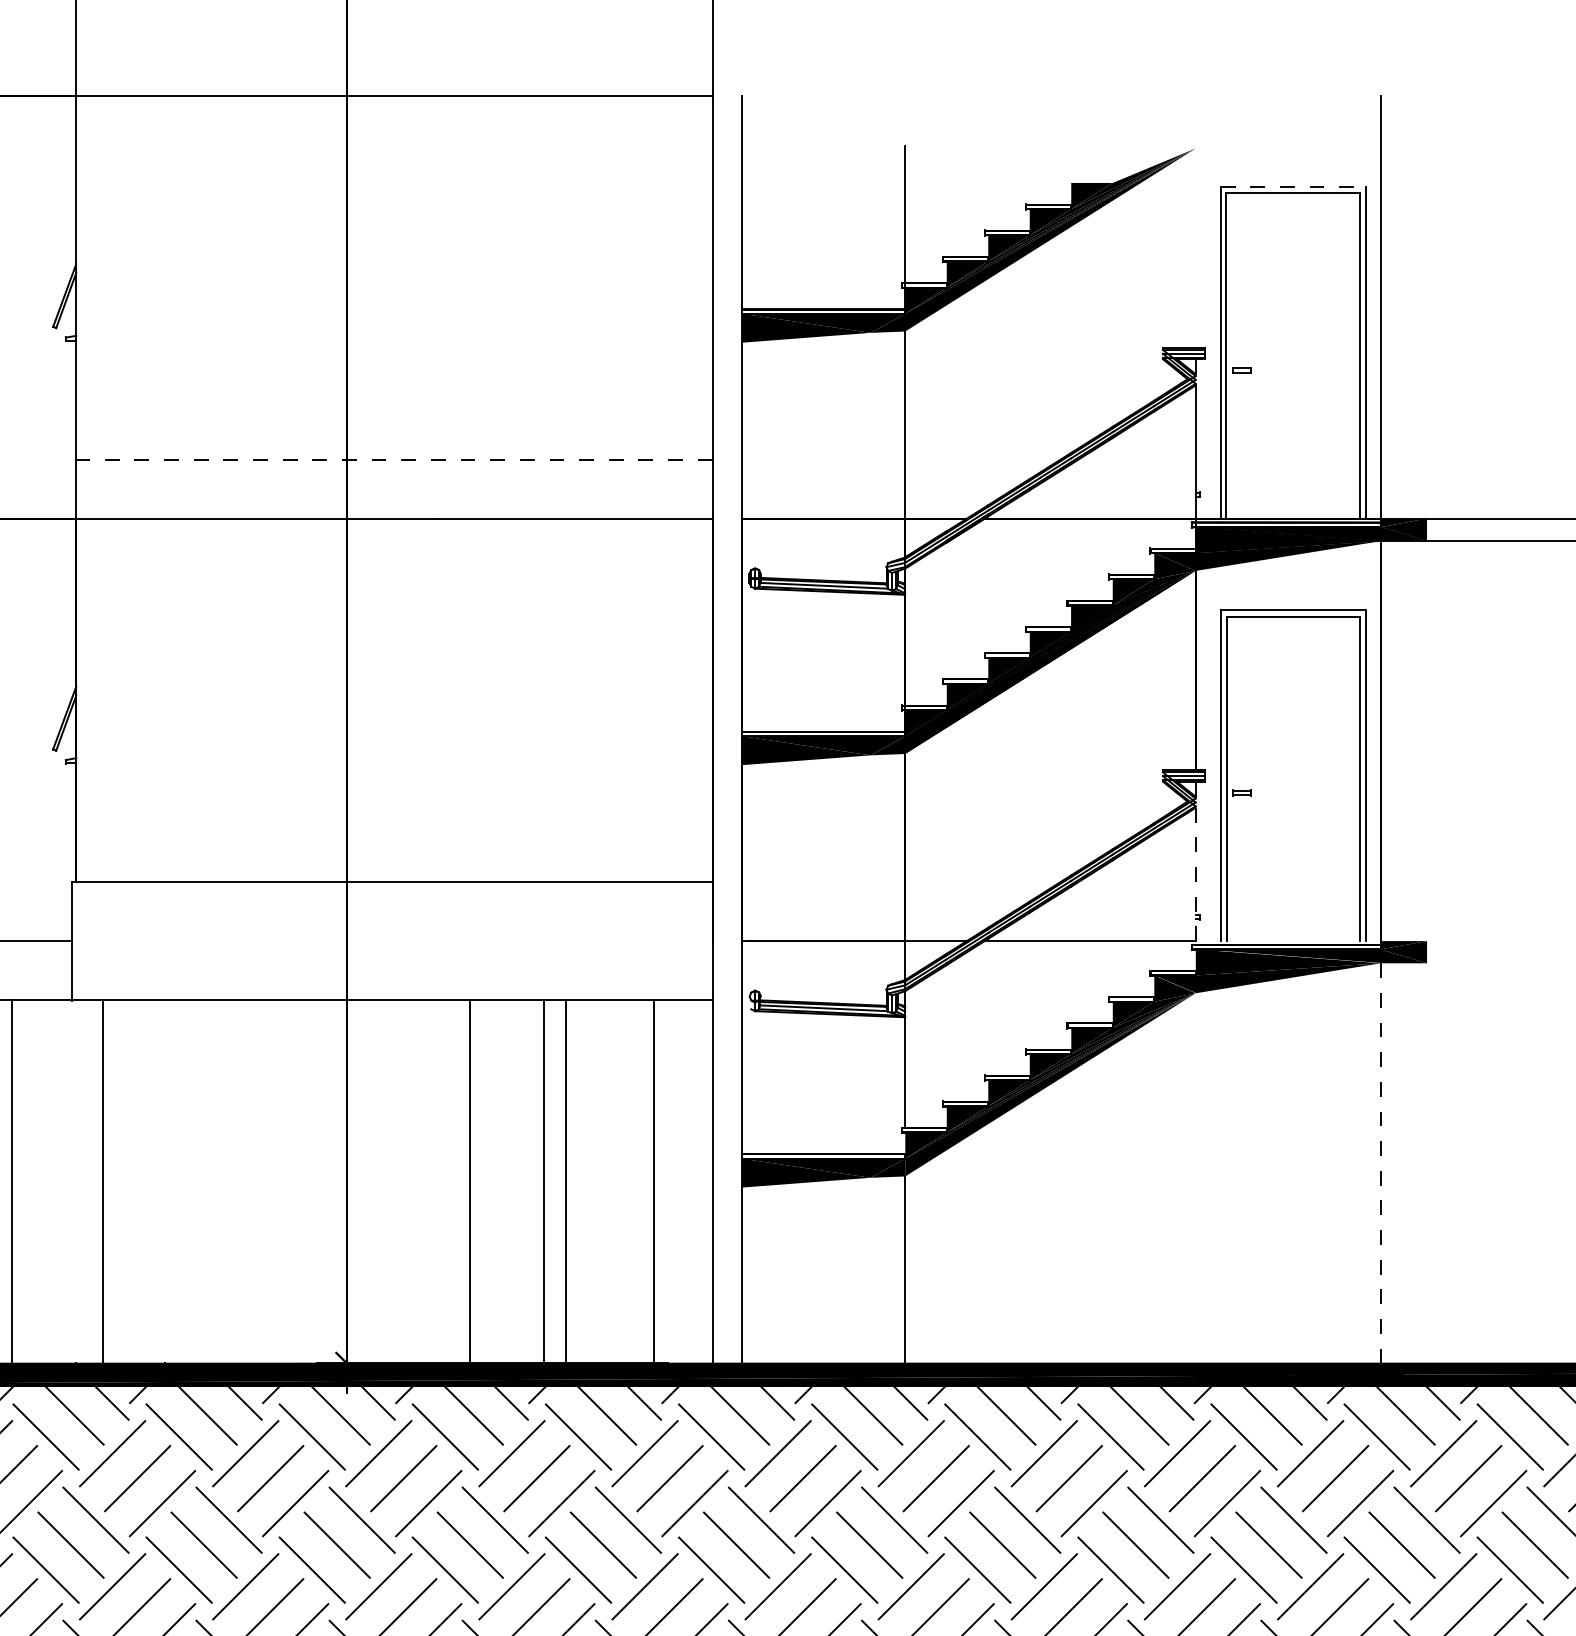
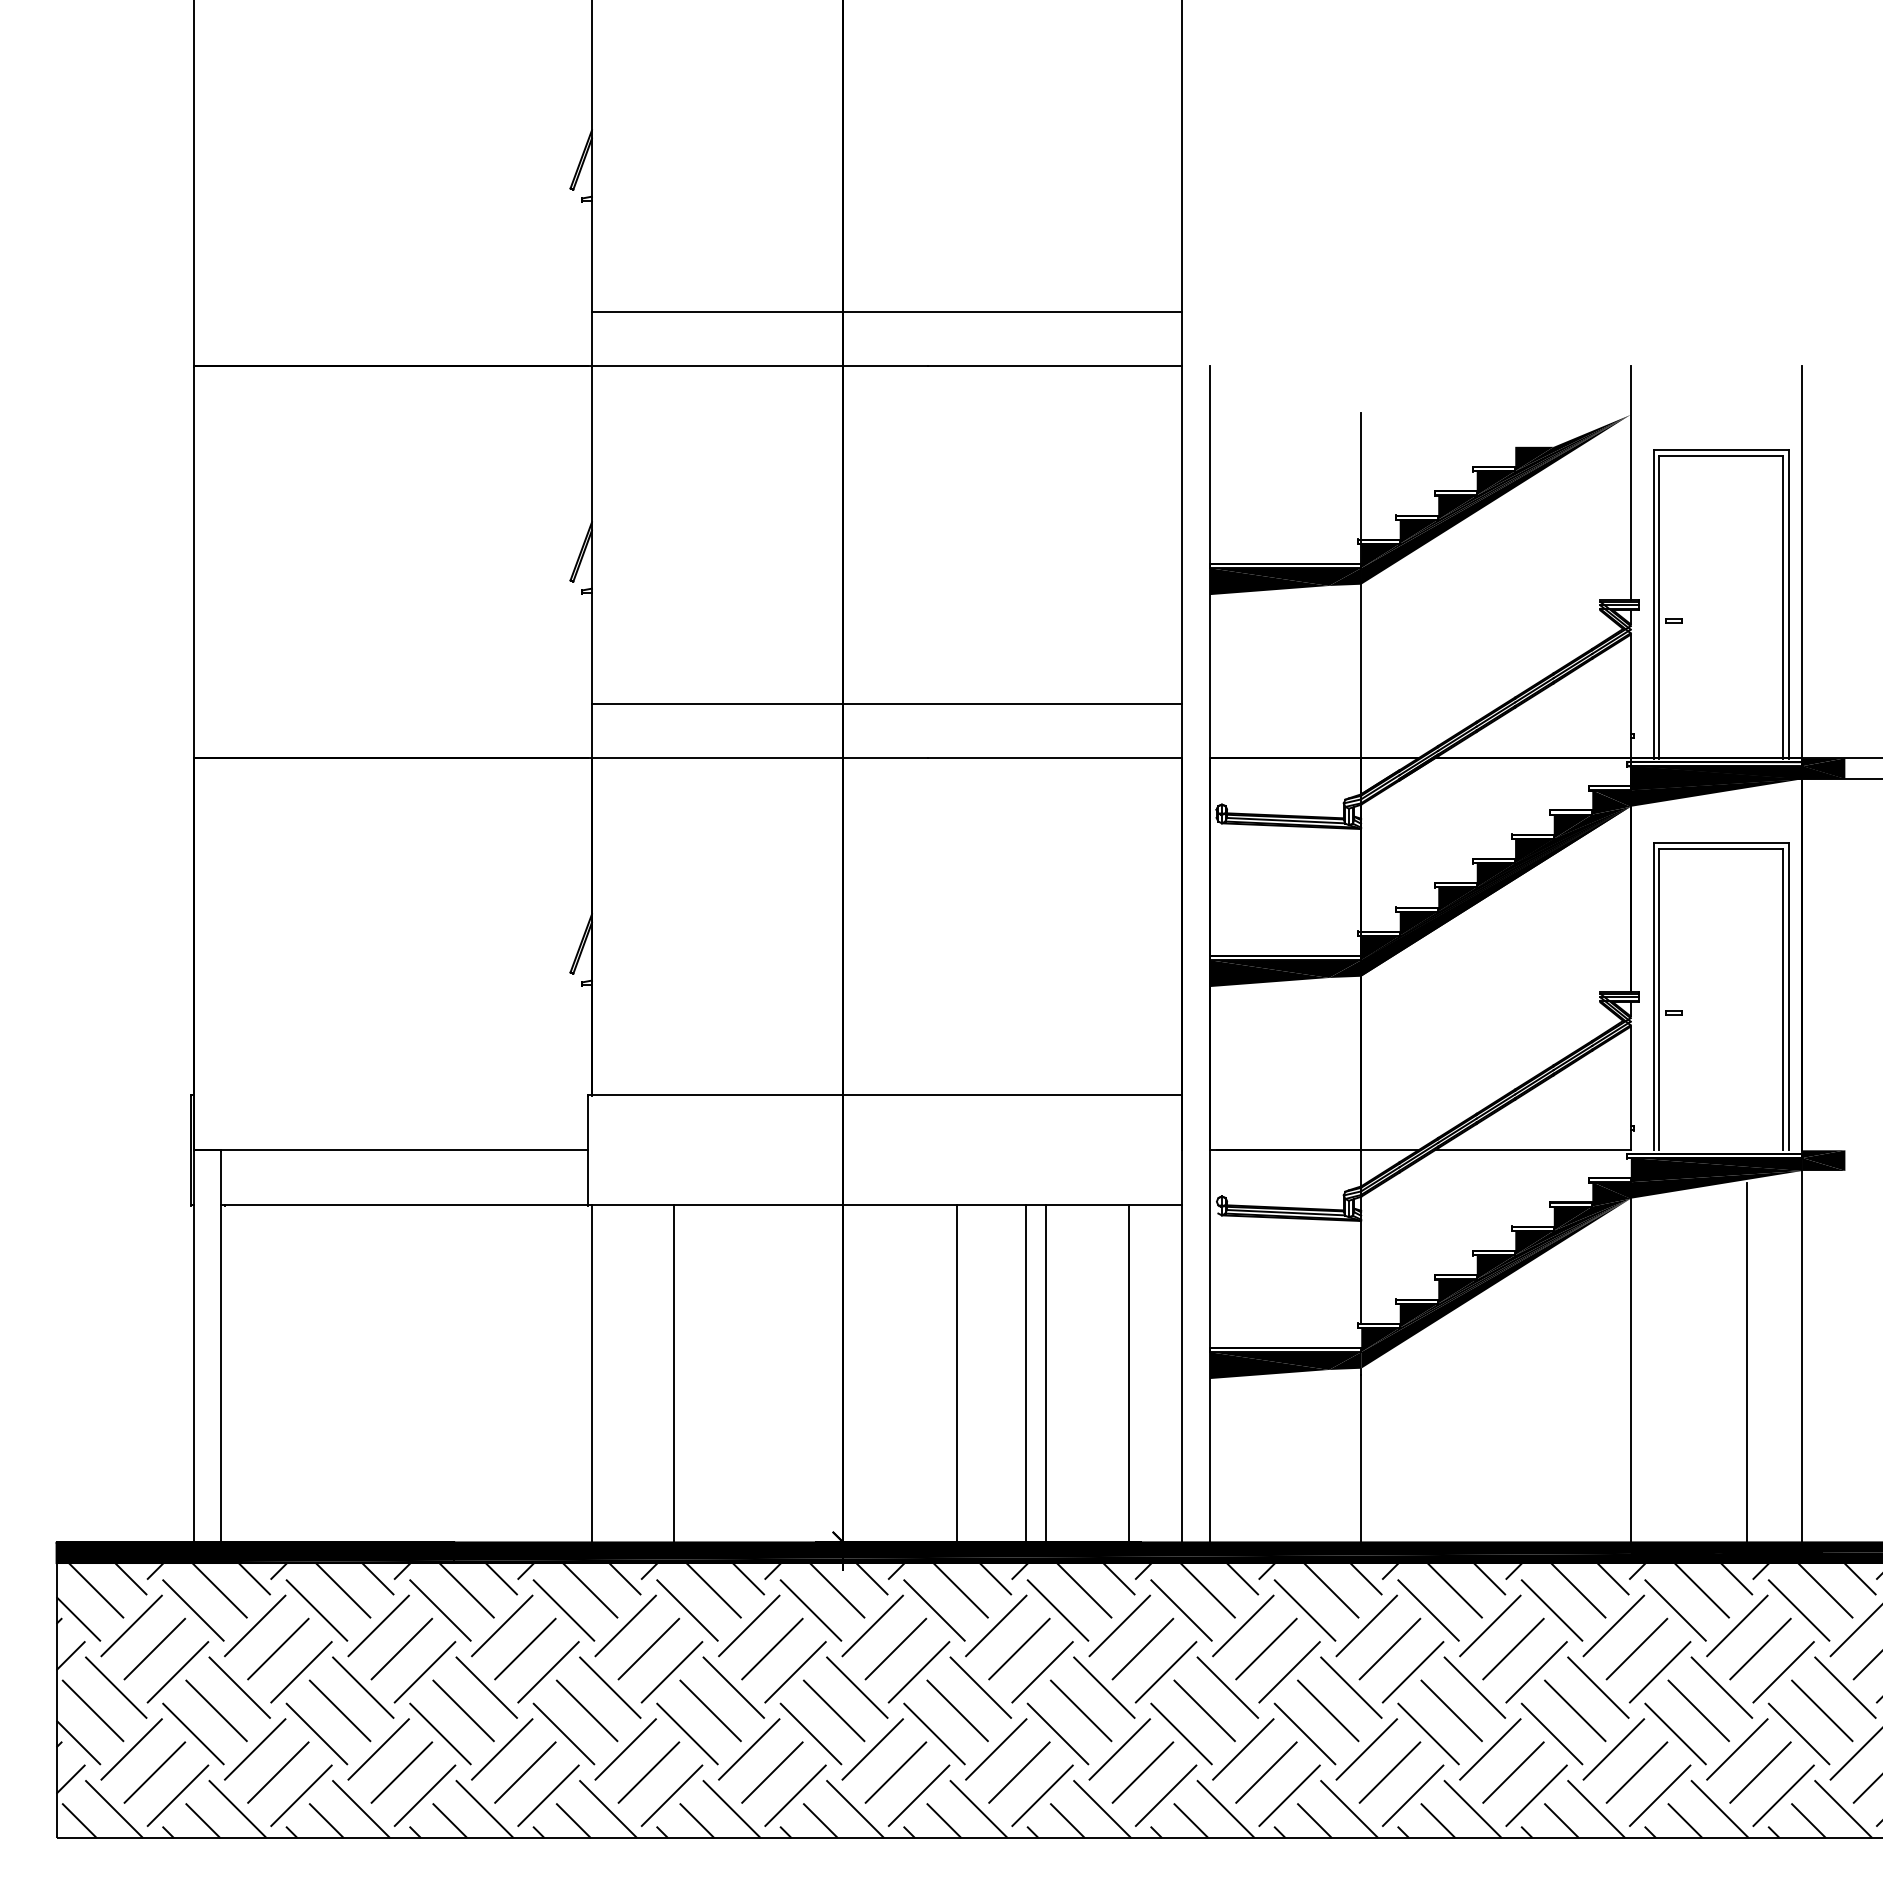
line: (393, 37) -> (886, 311), added
line: (1293, 186) -> (1721, 450), dashed -> solid
line: (1195, 222) -> (1630, 483), added
line: (393, 459) -> (886, 703), dashed -> solid
line: (1195, 874) -> (1630, 1088), dashed -> solid
line: (1380, 1152) -> (1802, 1346), dashed -> solid
line: (1321, 1169) -> (1747, 1362), added
line: (1195, 1178) -> (1630, 1370), added
line: (12, 1181) -> (592, 1373), moved
line: (102, 1181) -> (674, 1373), moved

